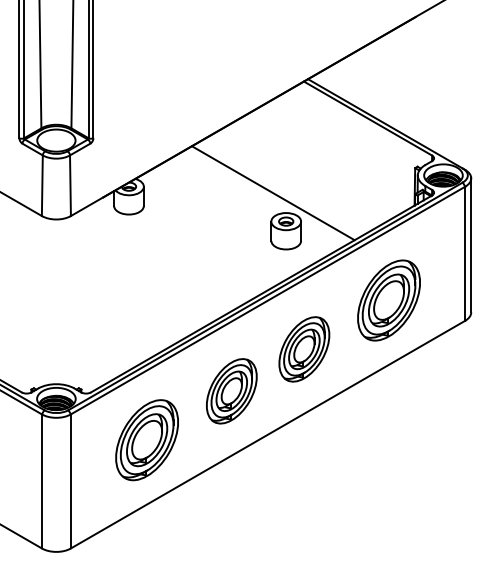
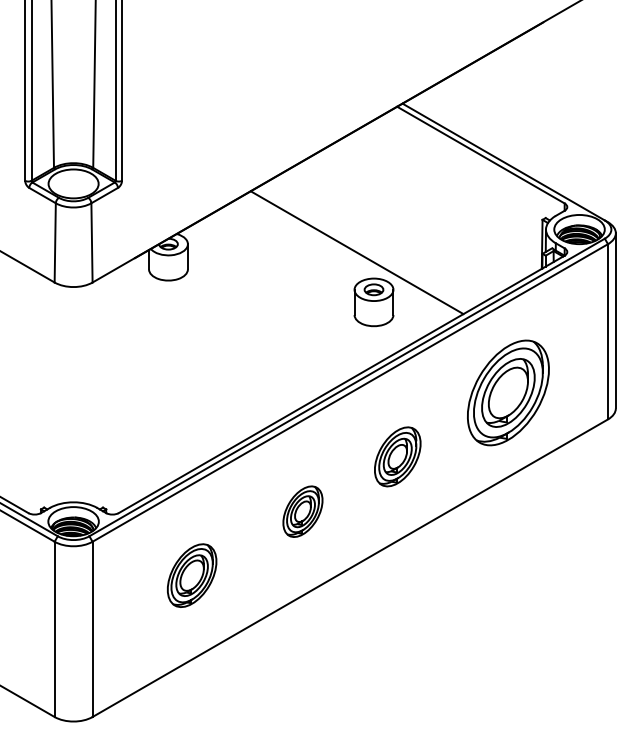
part: (304, 349) -> (397, 456), size x0.7
part: (231, 391) -> (302, 511), size x0.6
part: (146, 440) -> (191, 575), size x0.6

